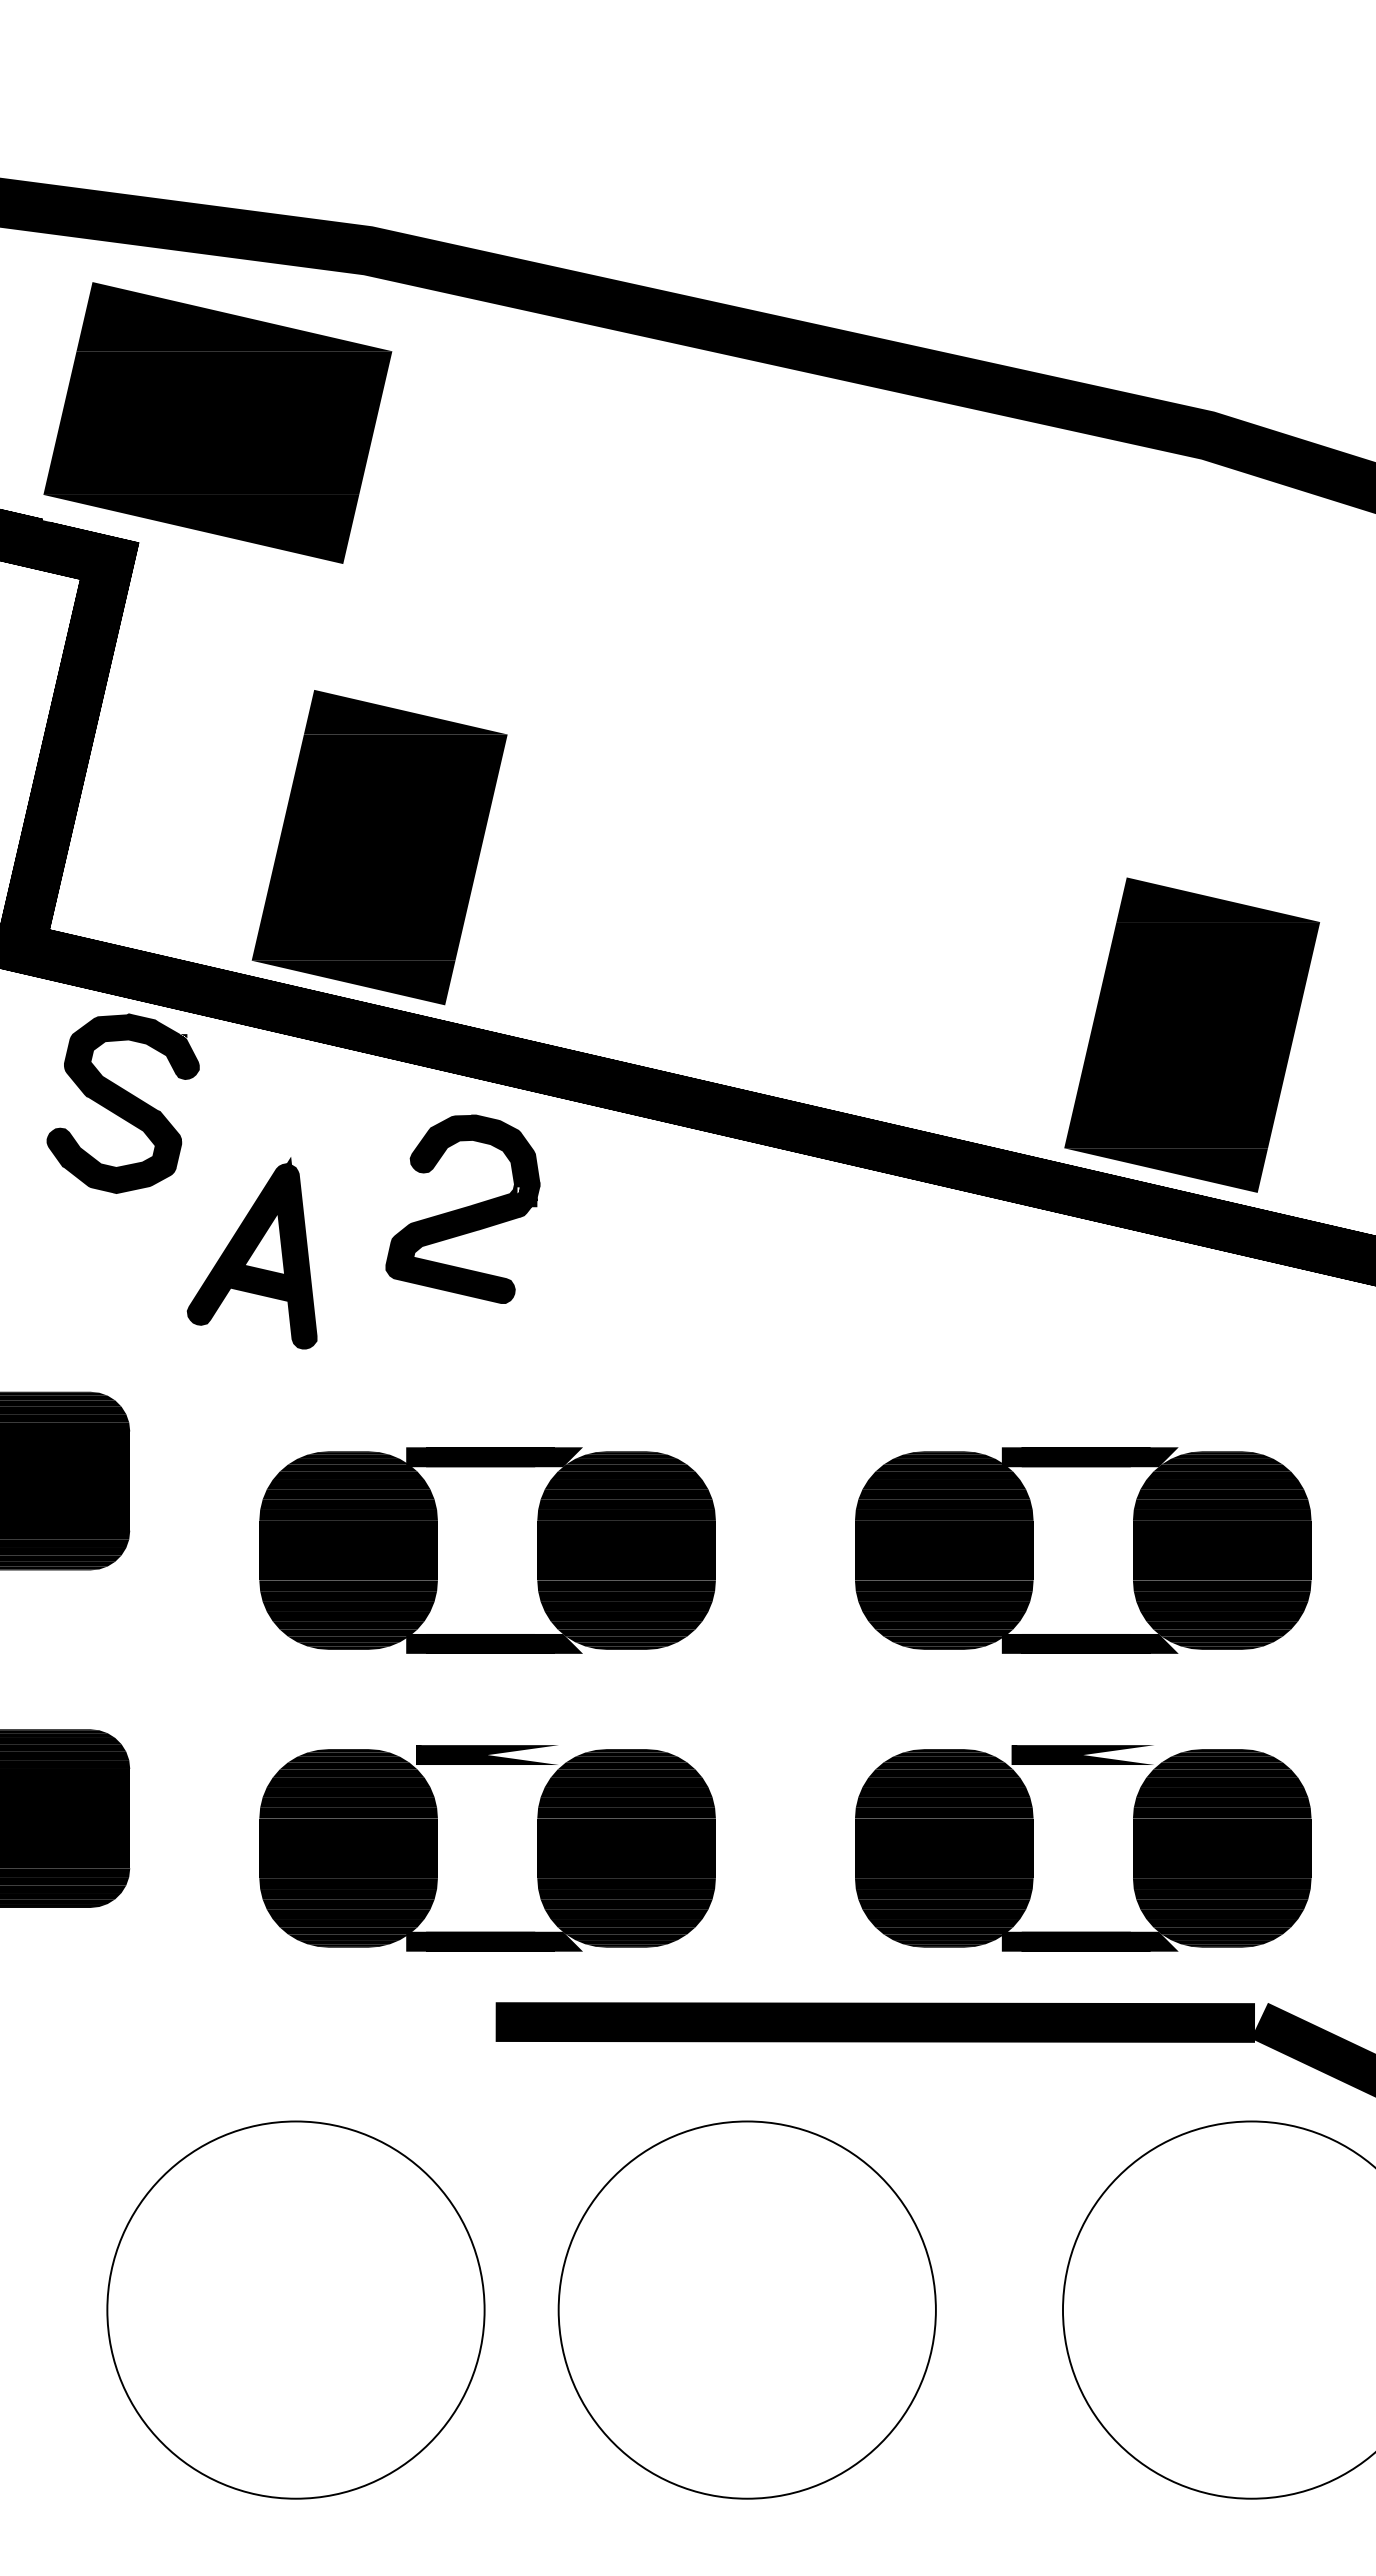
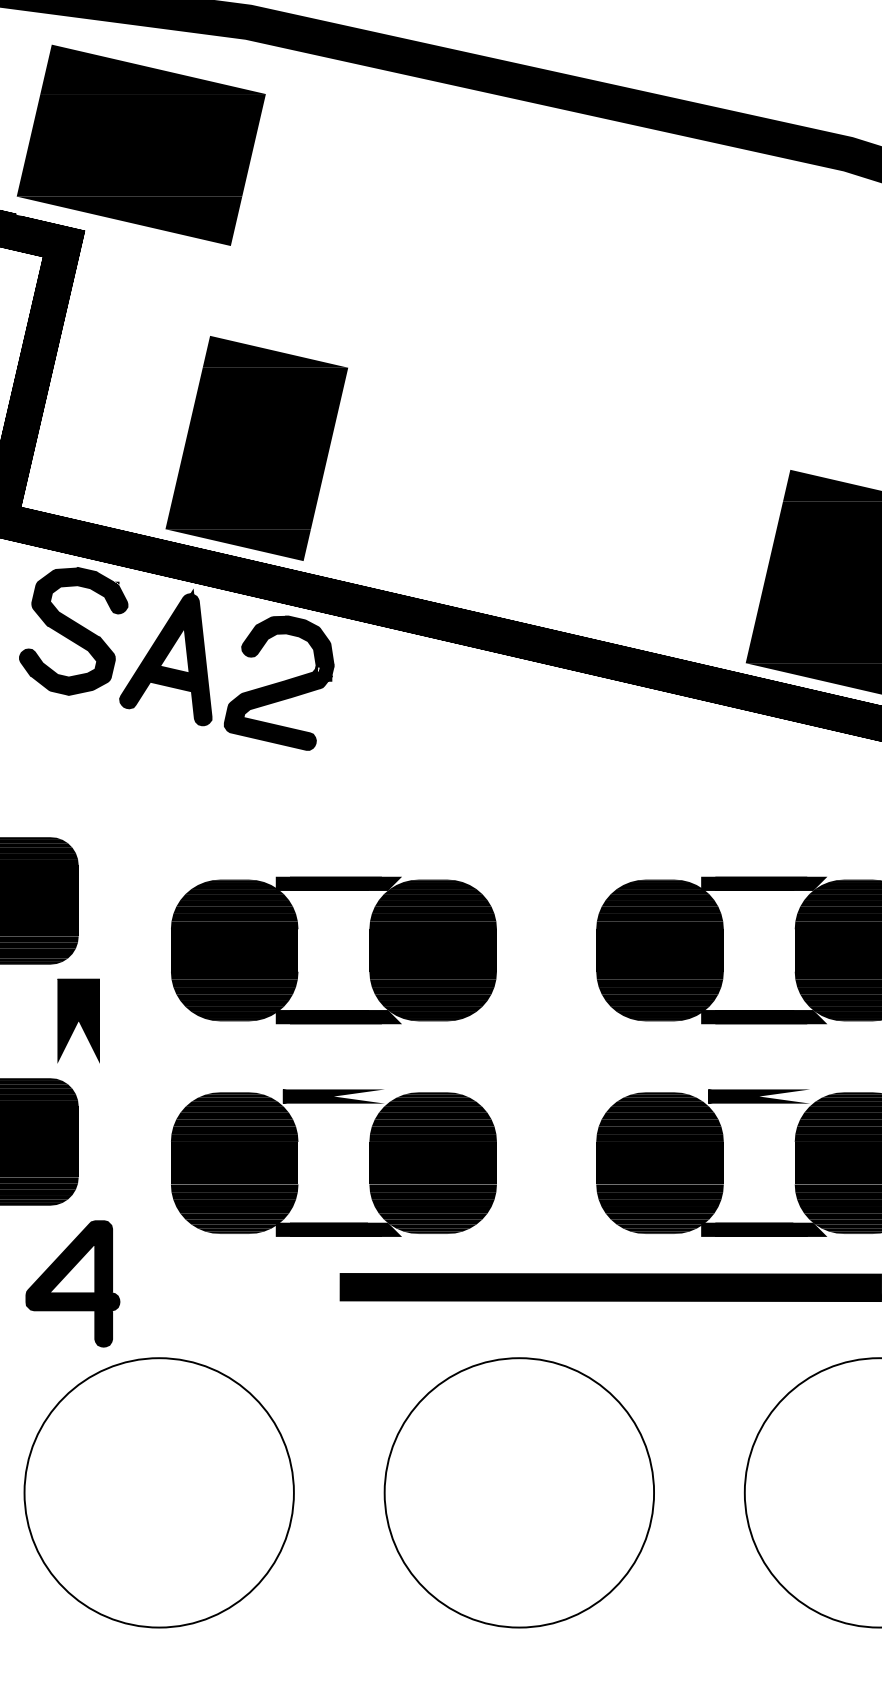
part: (462, 1208) -> (278, 682), moved
part: (251, 1253) -> (165, 657), moved
part: (129, 1649) -> (78, 1021), added
part: (121, 2017) -> (72, 1283), added
part: (295, 2309) -> (158, 1492), moved

